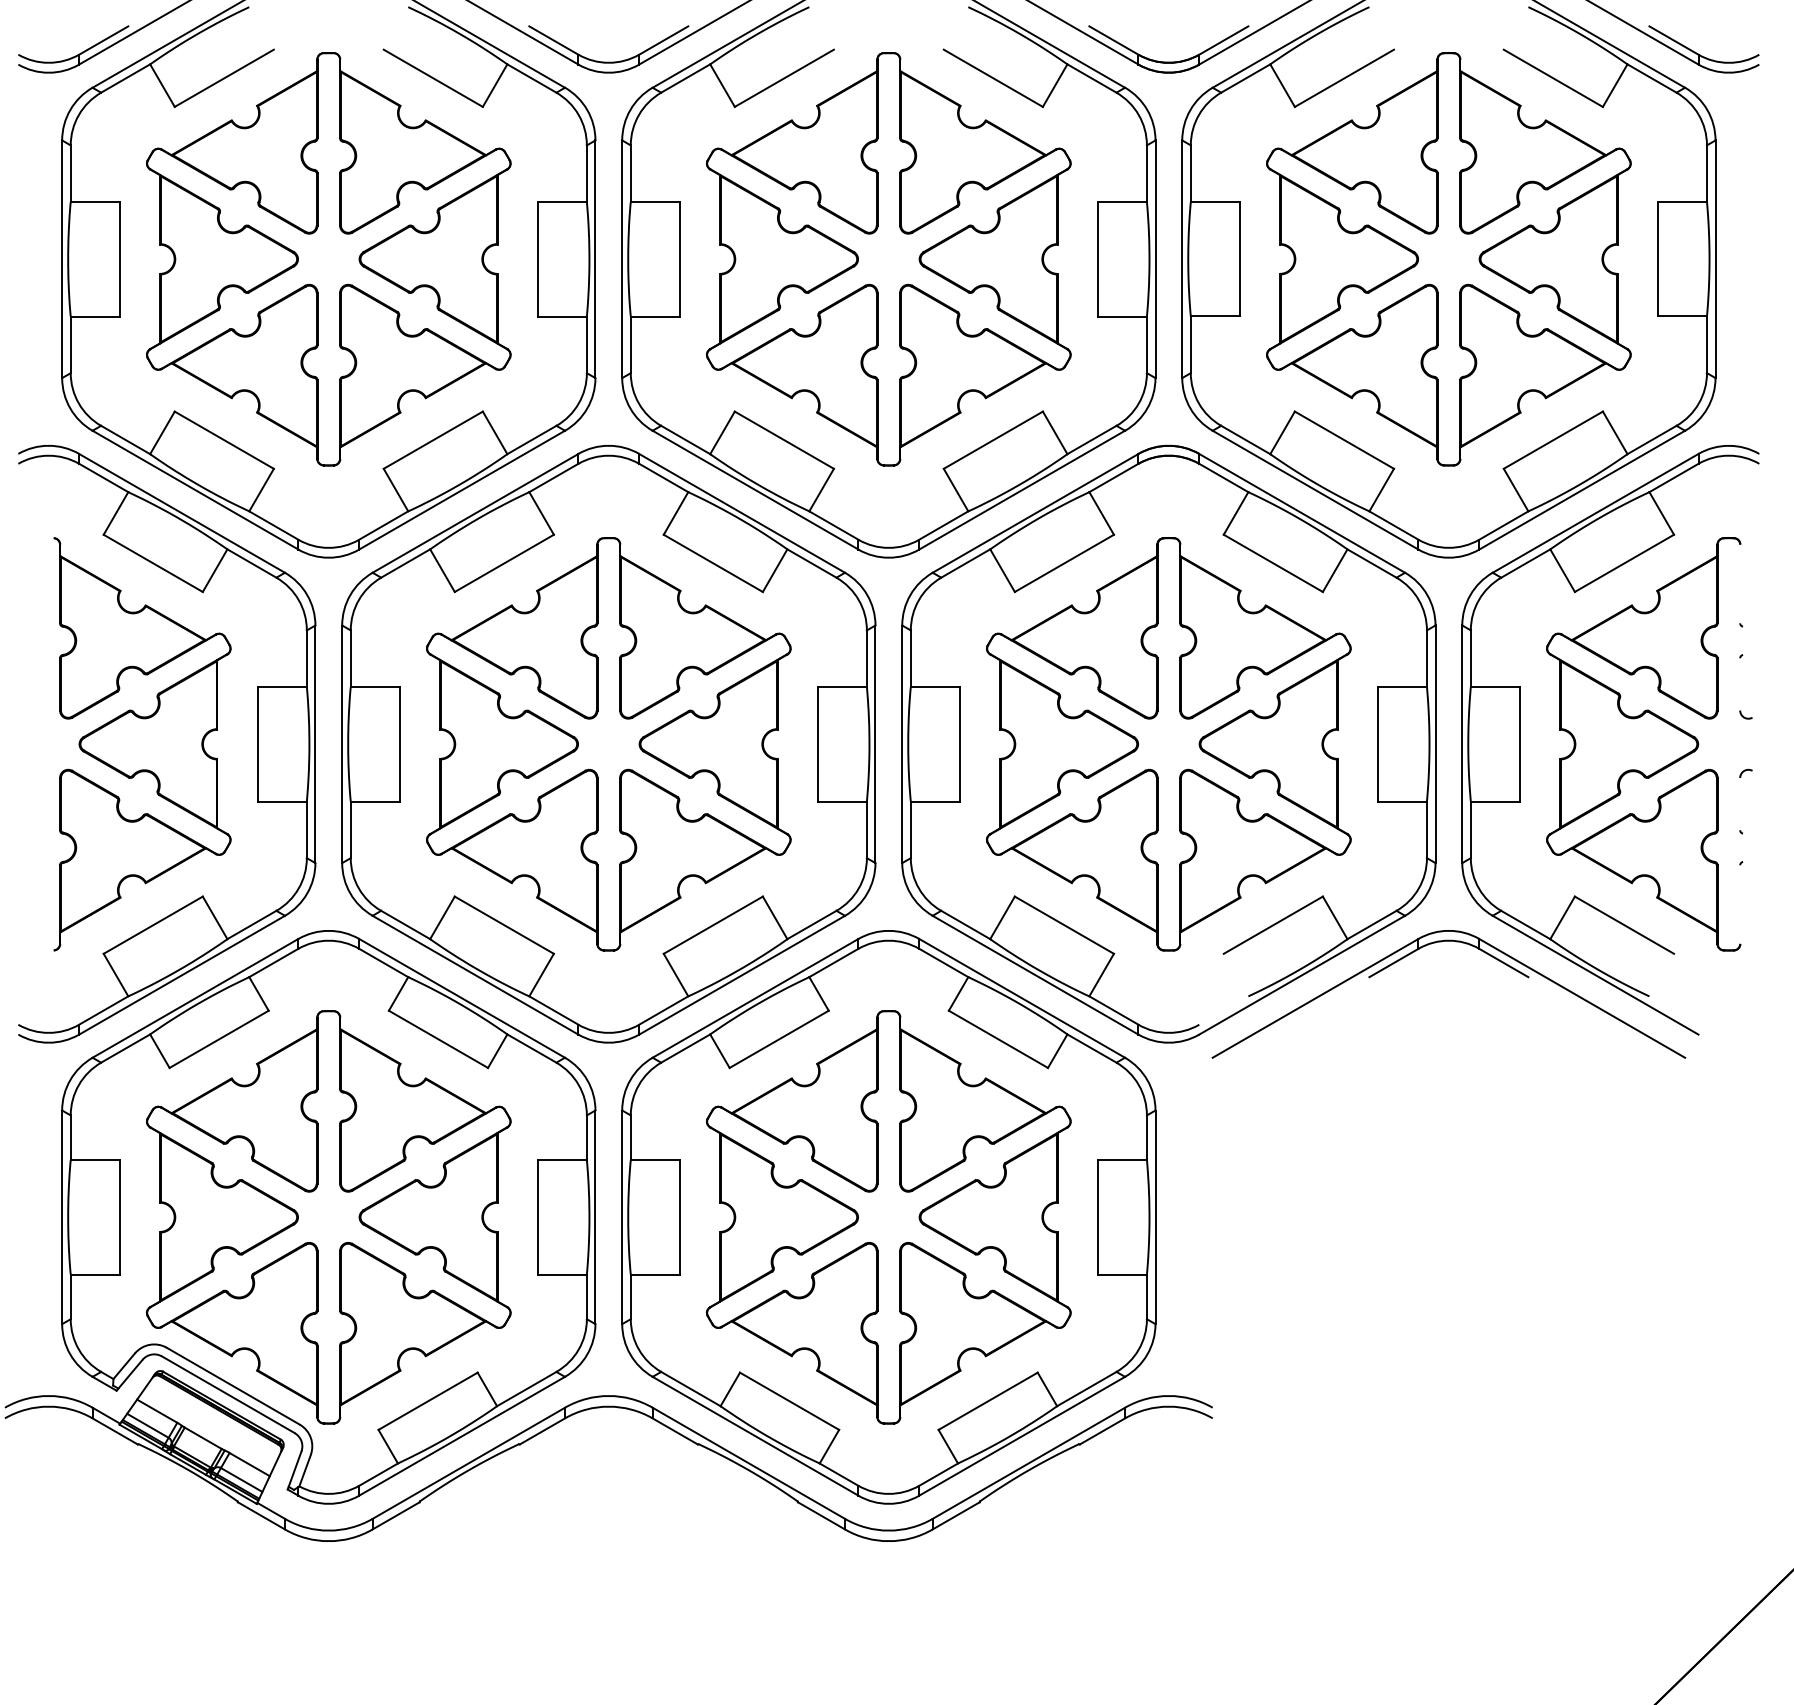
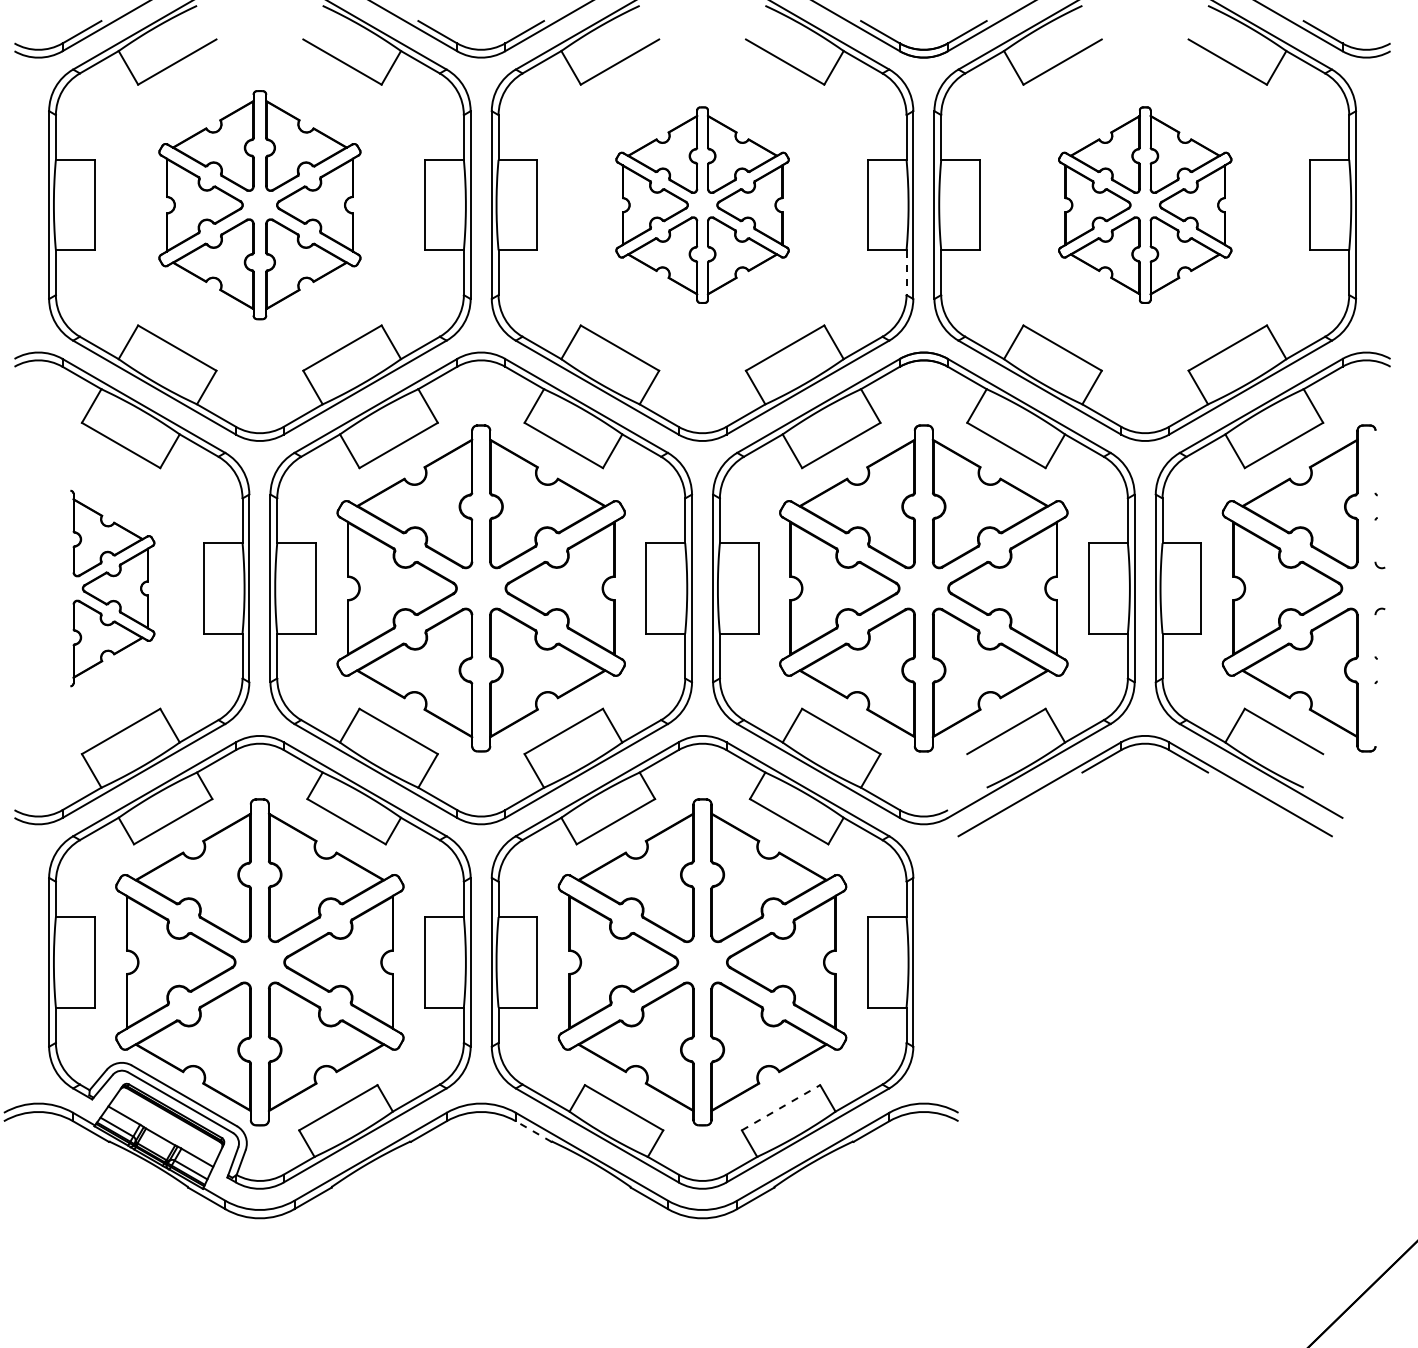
part: (328, 259) -> (259, 205), size x0.7
part: (888, 259) -> (702, 205), size x0.6
part: (1448, 259) -> (1144, 205), size x0.6
line: (1146, 345) -> (906, 273), solid -> dashed
part: (142, 744) -> (112, 588), size x0.6
line: (988, 1401) -> (781, 1107), solid -> dashed
line: (674, 1431) -> (533, 1131), solid -> dashed

